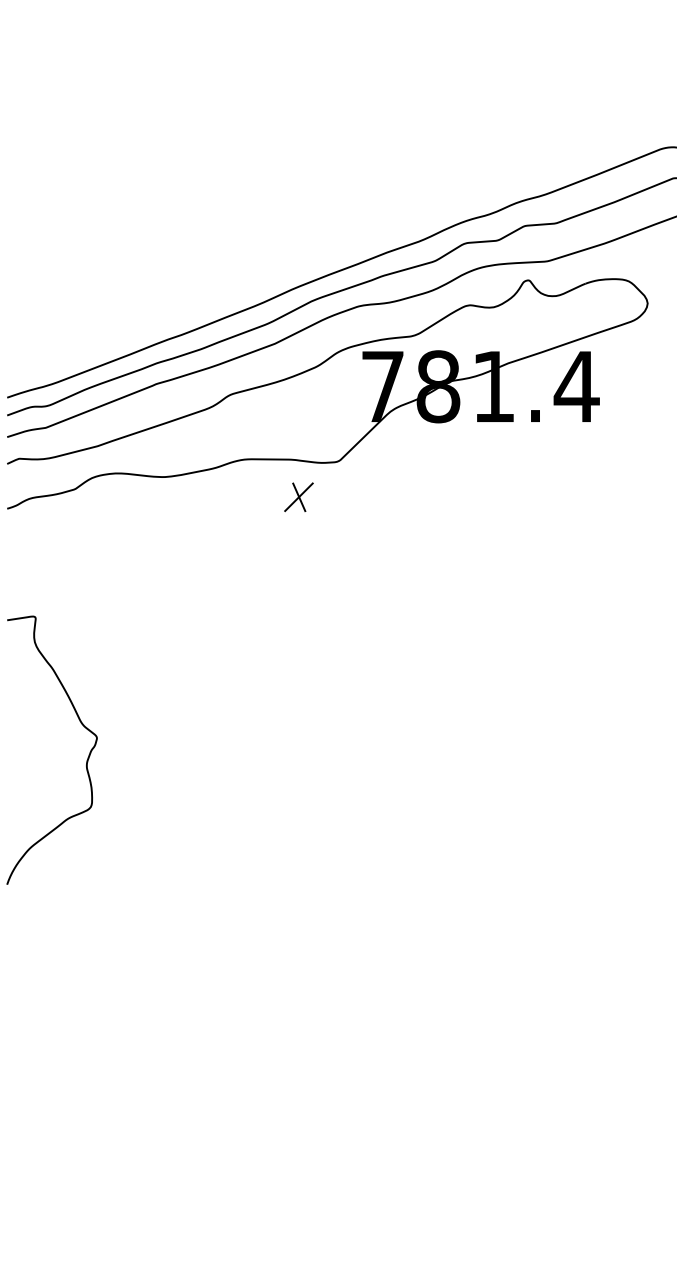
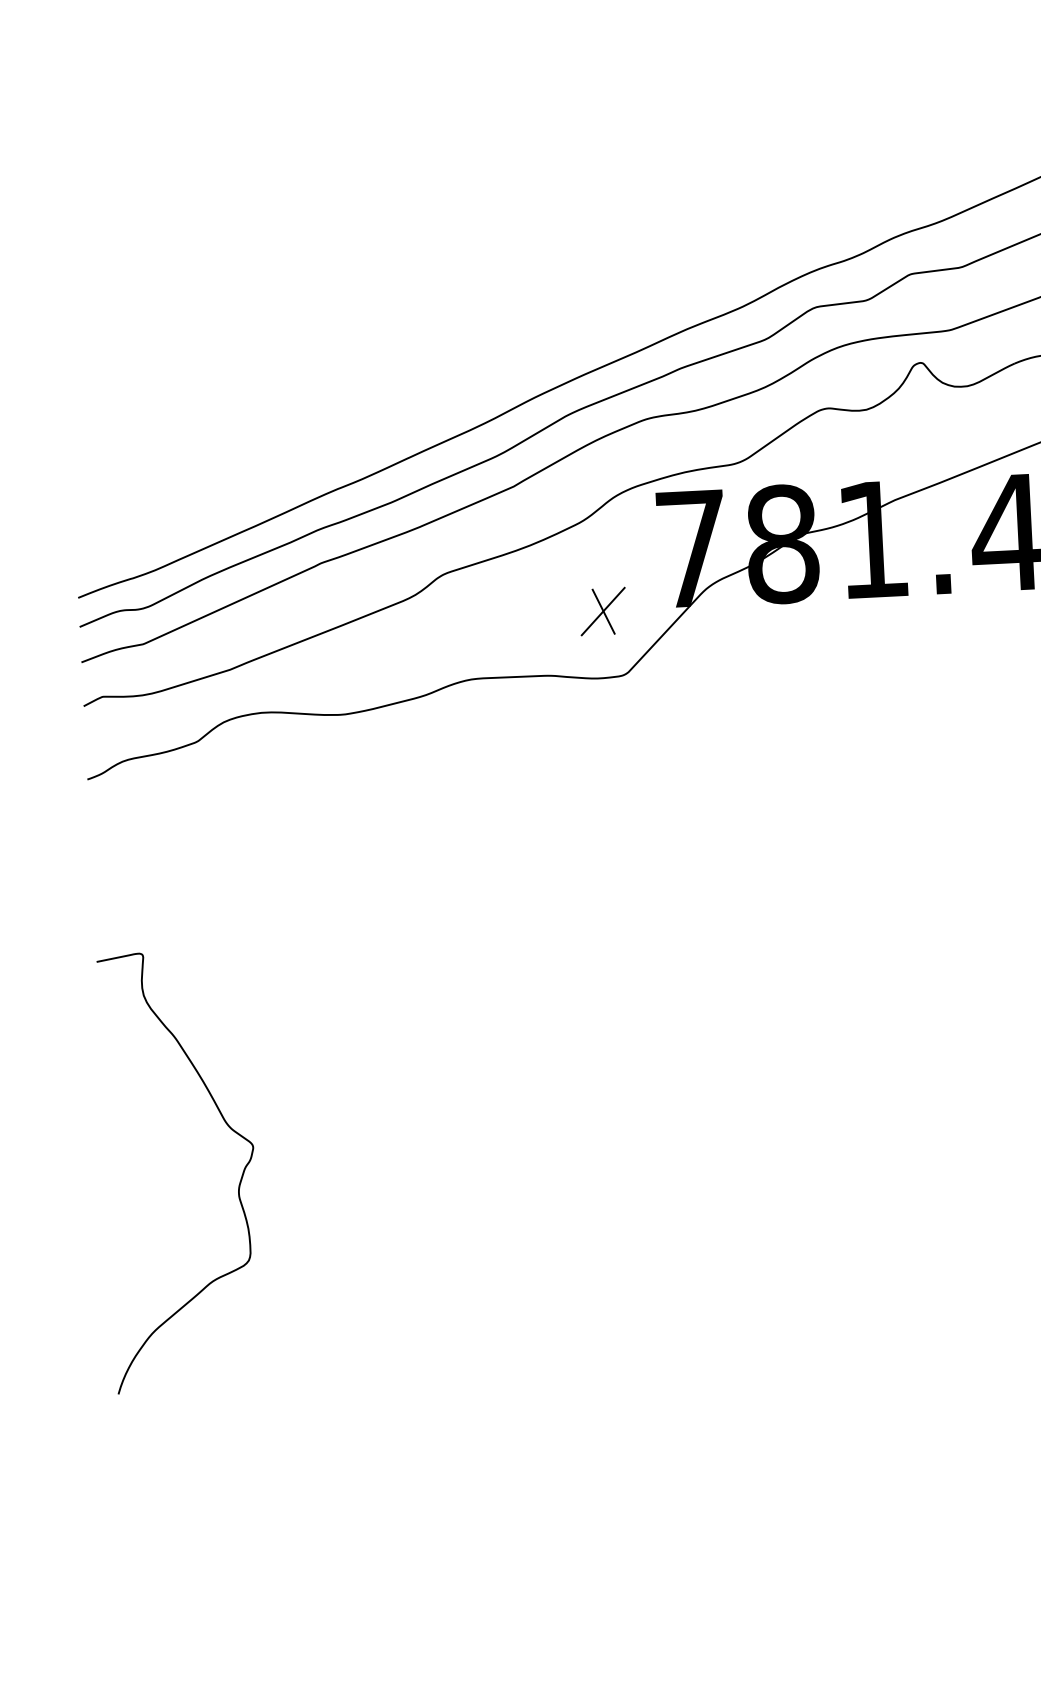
part: (298, 497) -> (602, 612), moved

